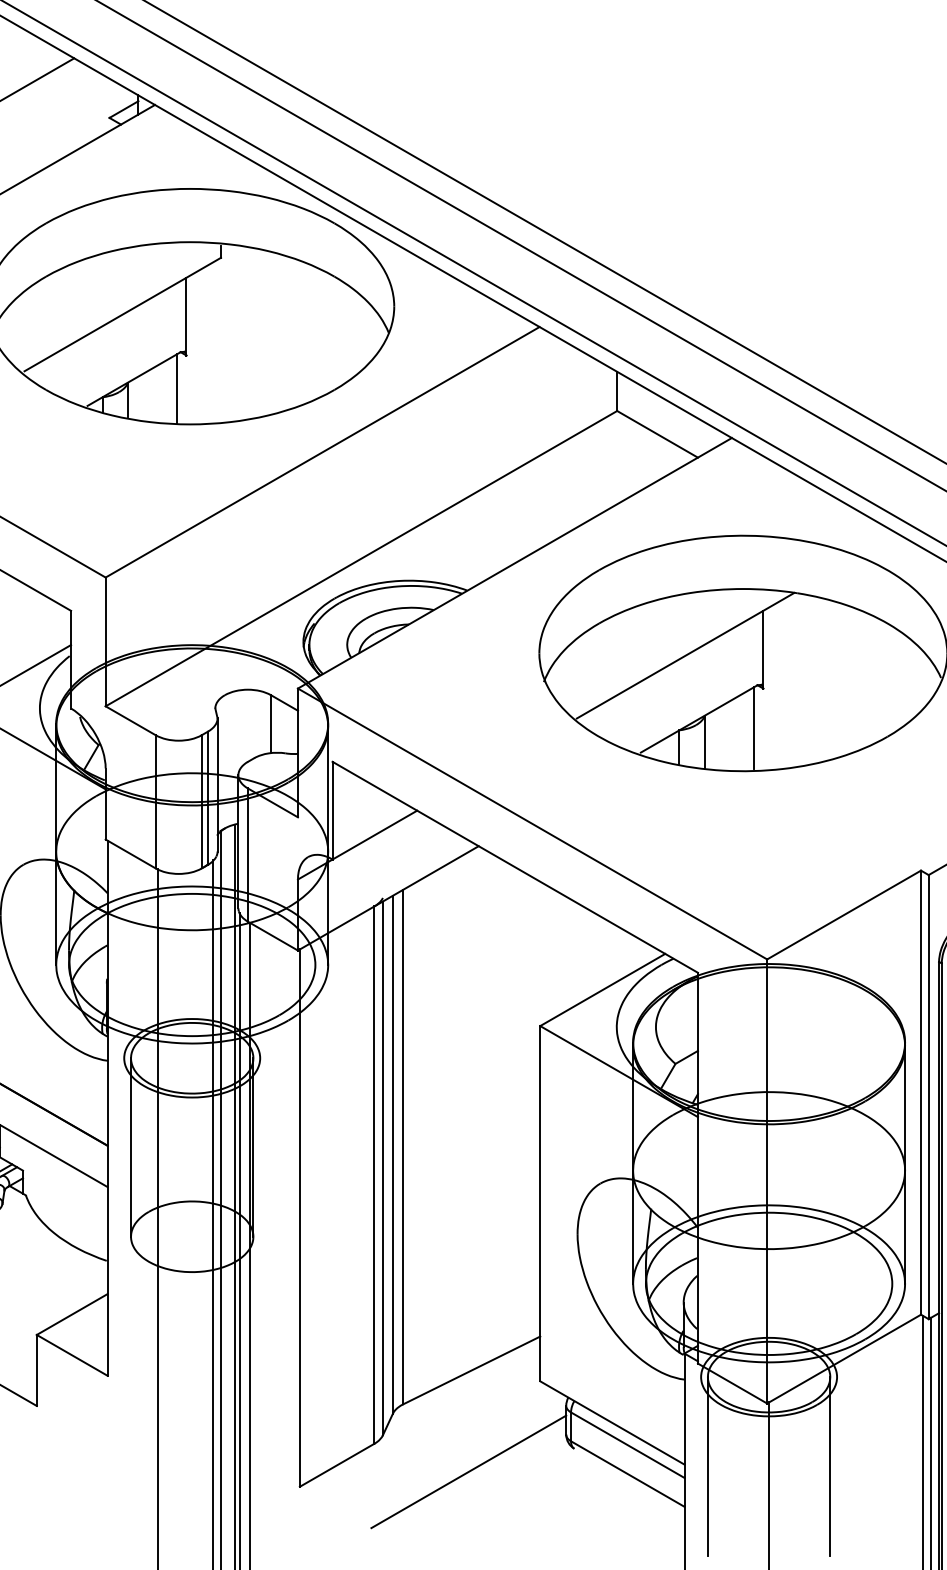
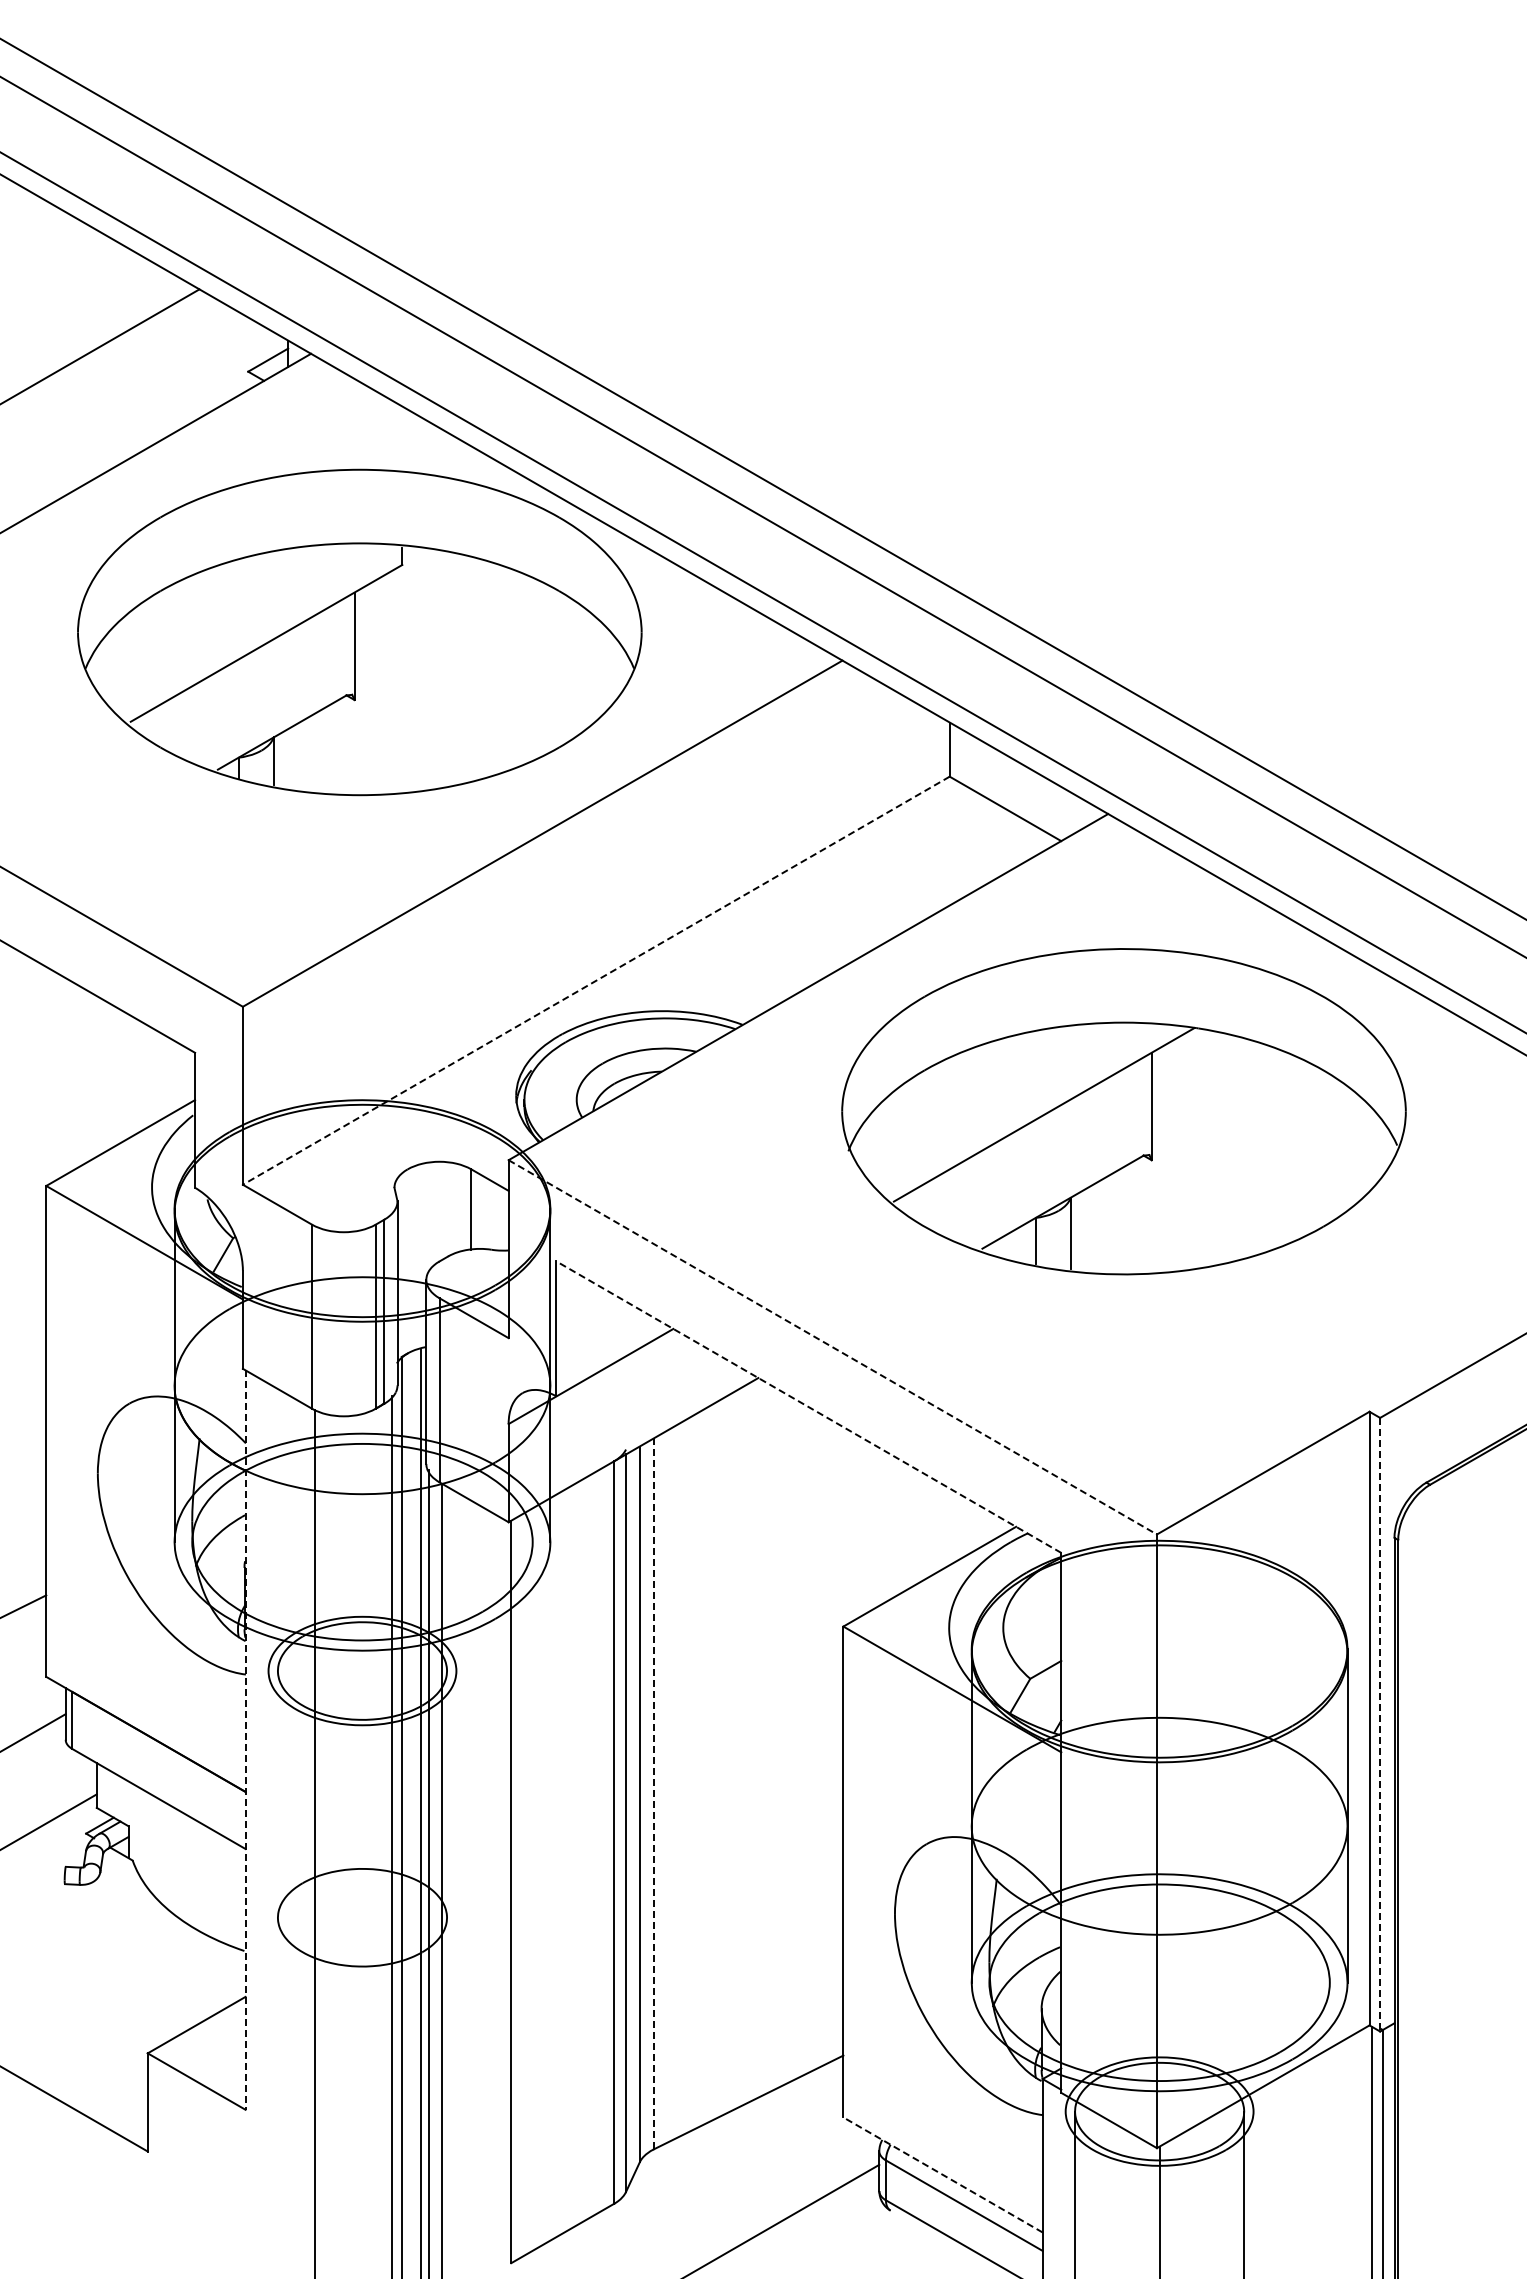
line: (177, 388) -> (341, 745), removed
line: (360, 558) -> (595, 980), solid -> dashed
line: (753, 727) -> (1138, 1214), removed
line: (533, 824) -> (833, 1347), solid -> dashed
line: (514, 866) -> (808, 1406), solid -> dashed
line: (928, 1096) -> (1380, 1724), solid -> dashed
line: (107, 1108) -> (245, 1740), solid -> dashed
line: (403, 1146) -> (654, 1793), solid -> dashed
line: (130, 1147) -> (277, 1794), removed
line: (253, 1147) -> (447, 1794), removed
line: (611, 1422) -> (942, 2174), solid -> dashed

